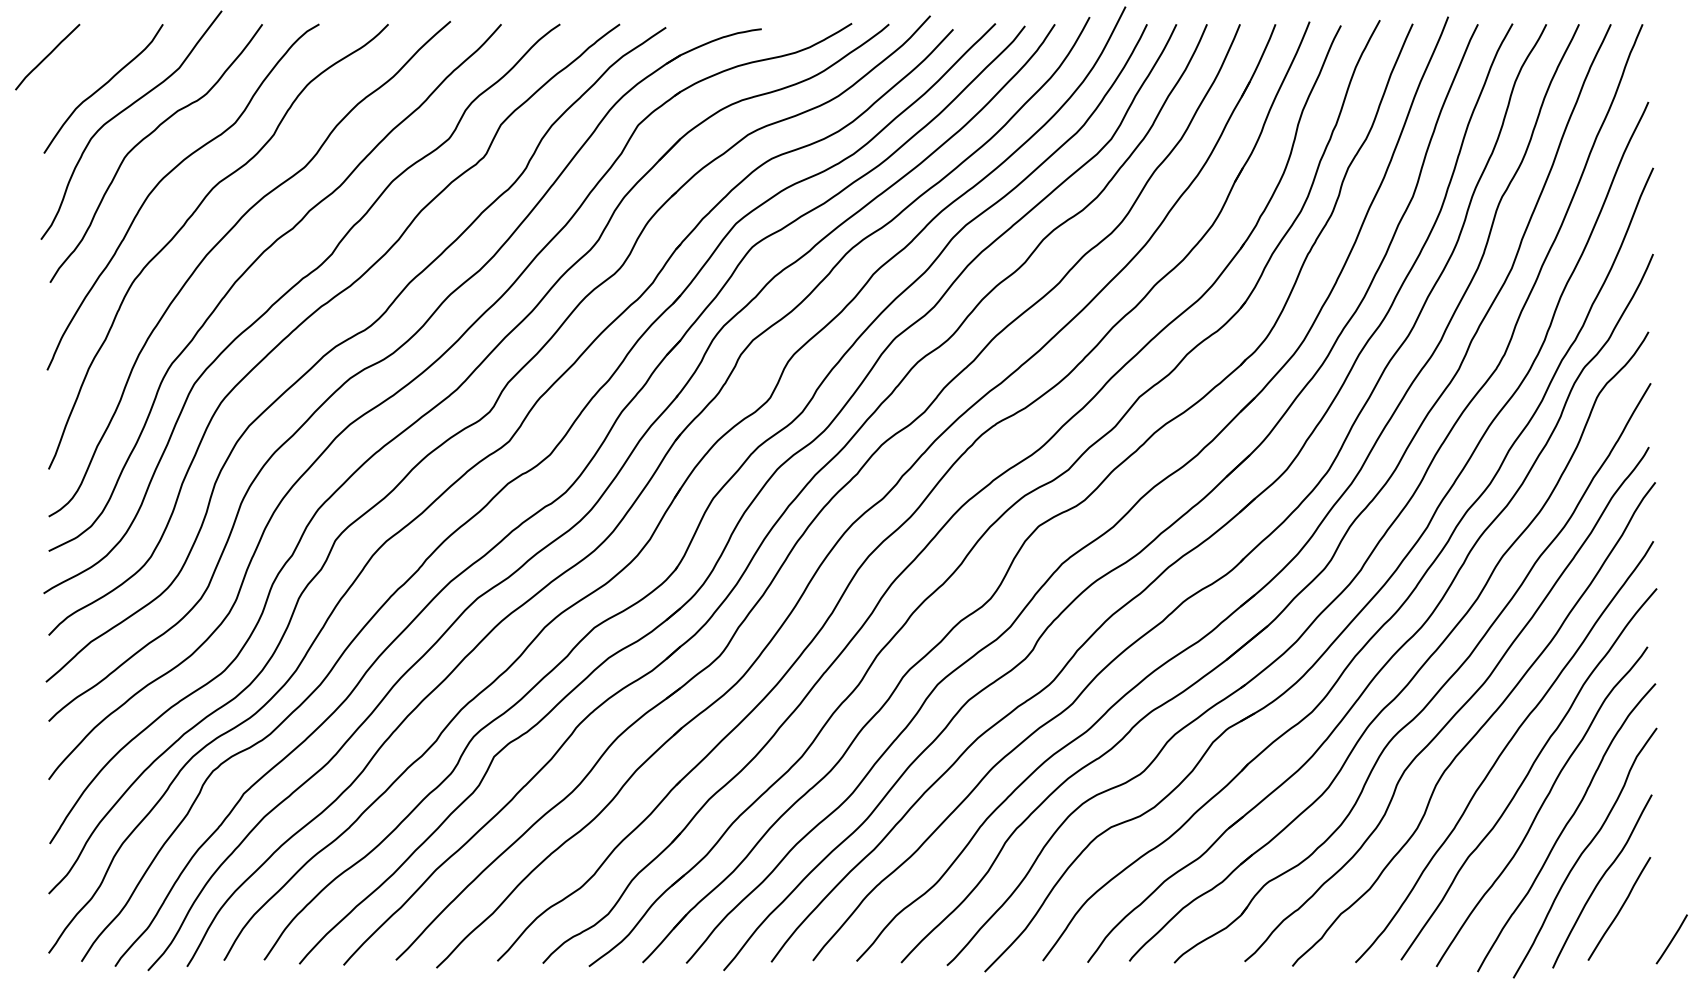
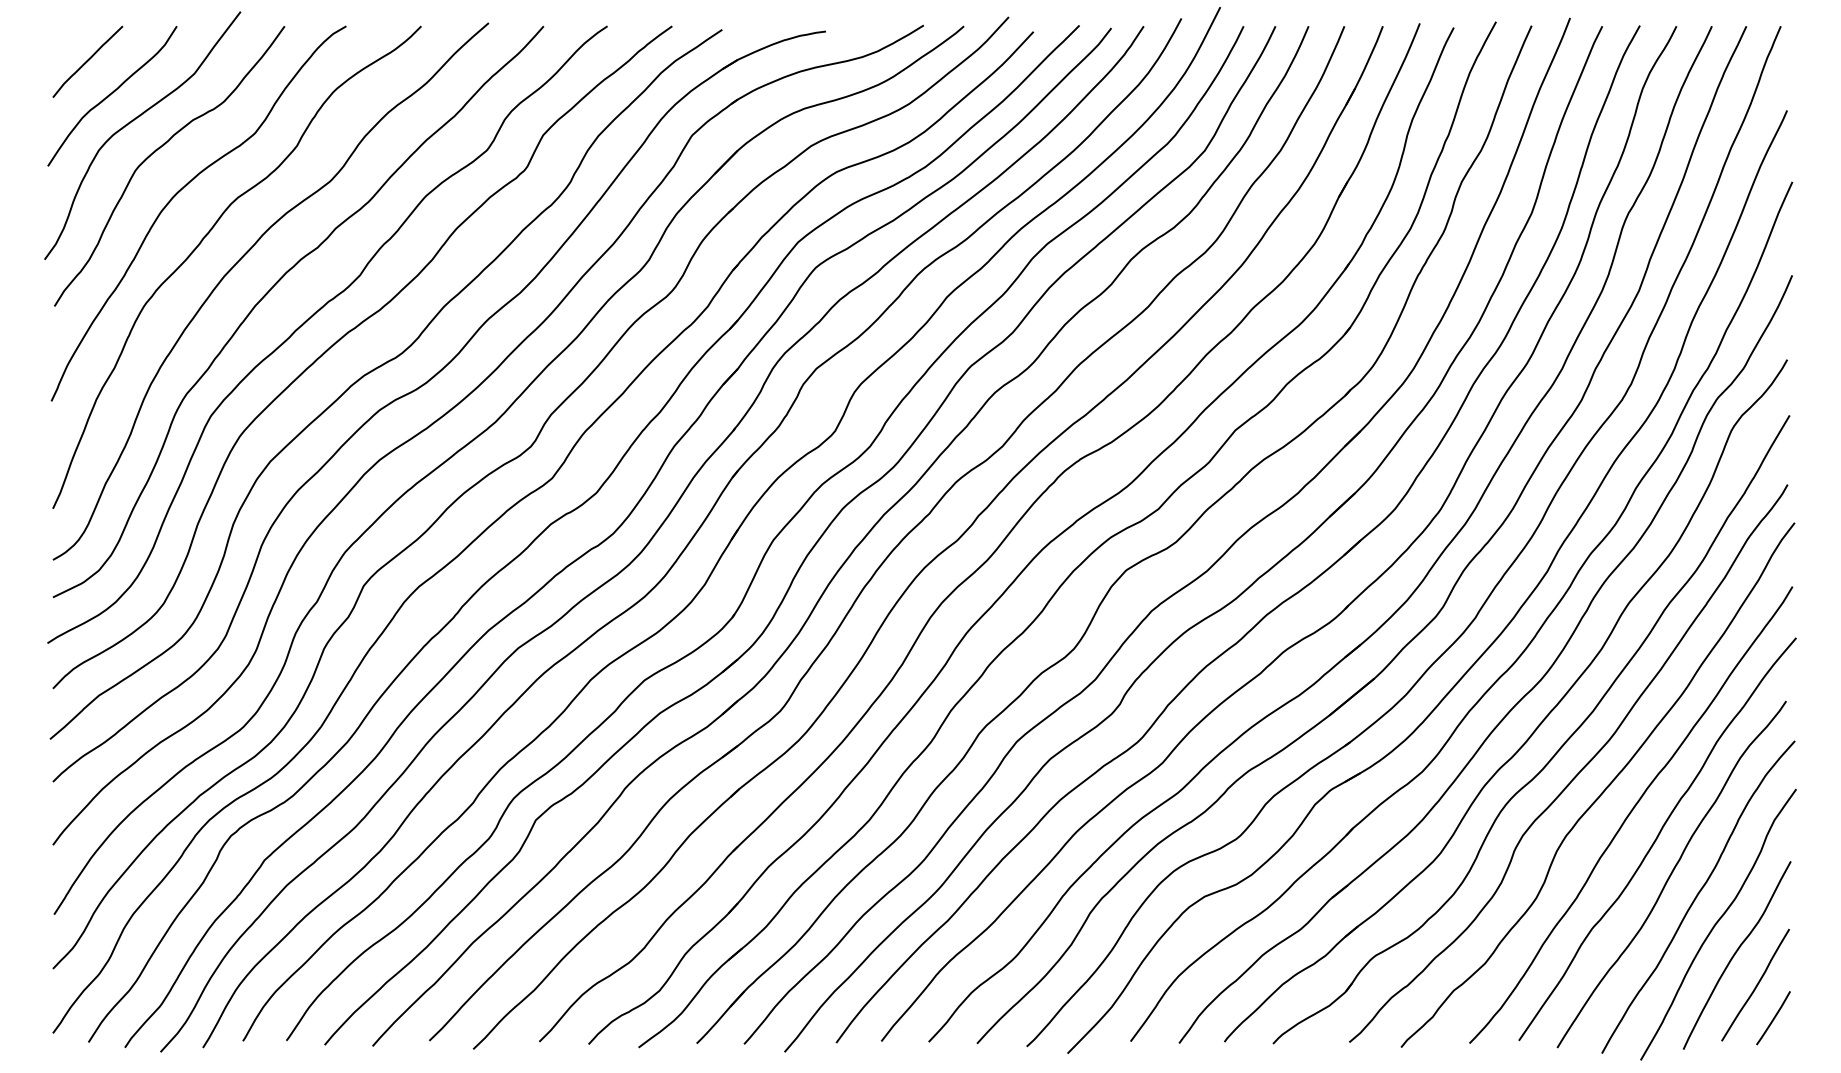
curve: (47, 56) -> (87, 61), moved
line: (1671, 939) -> (1773, 1018), moved

